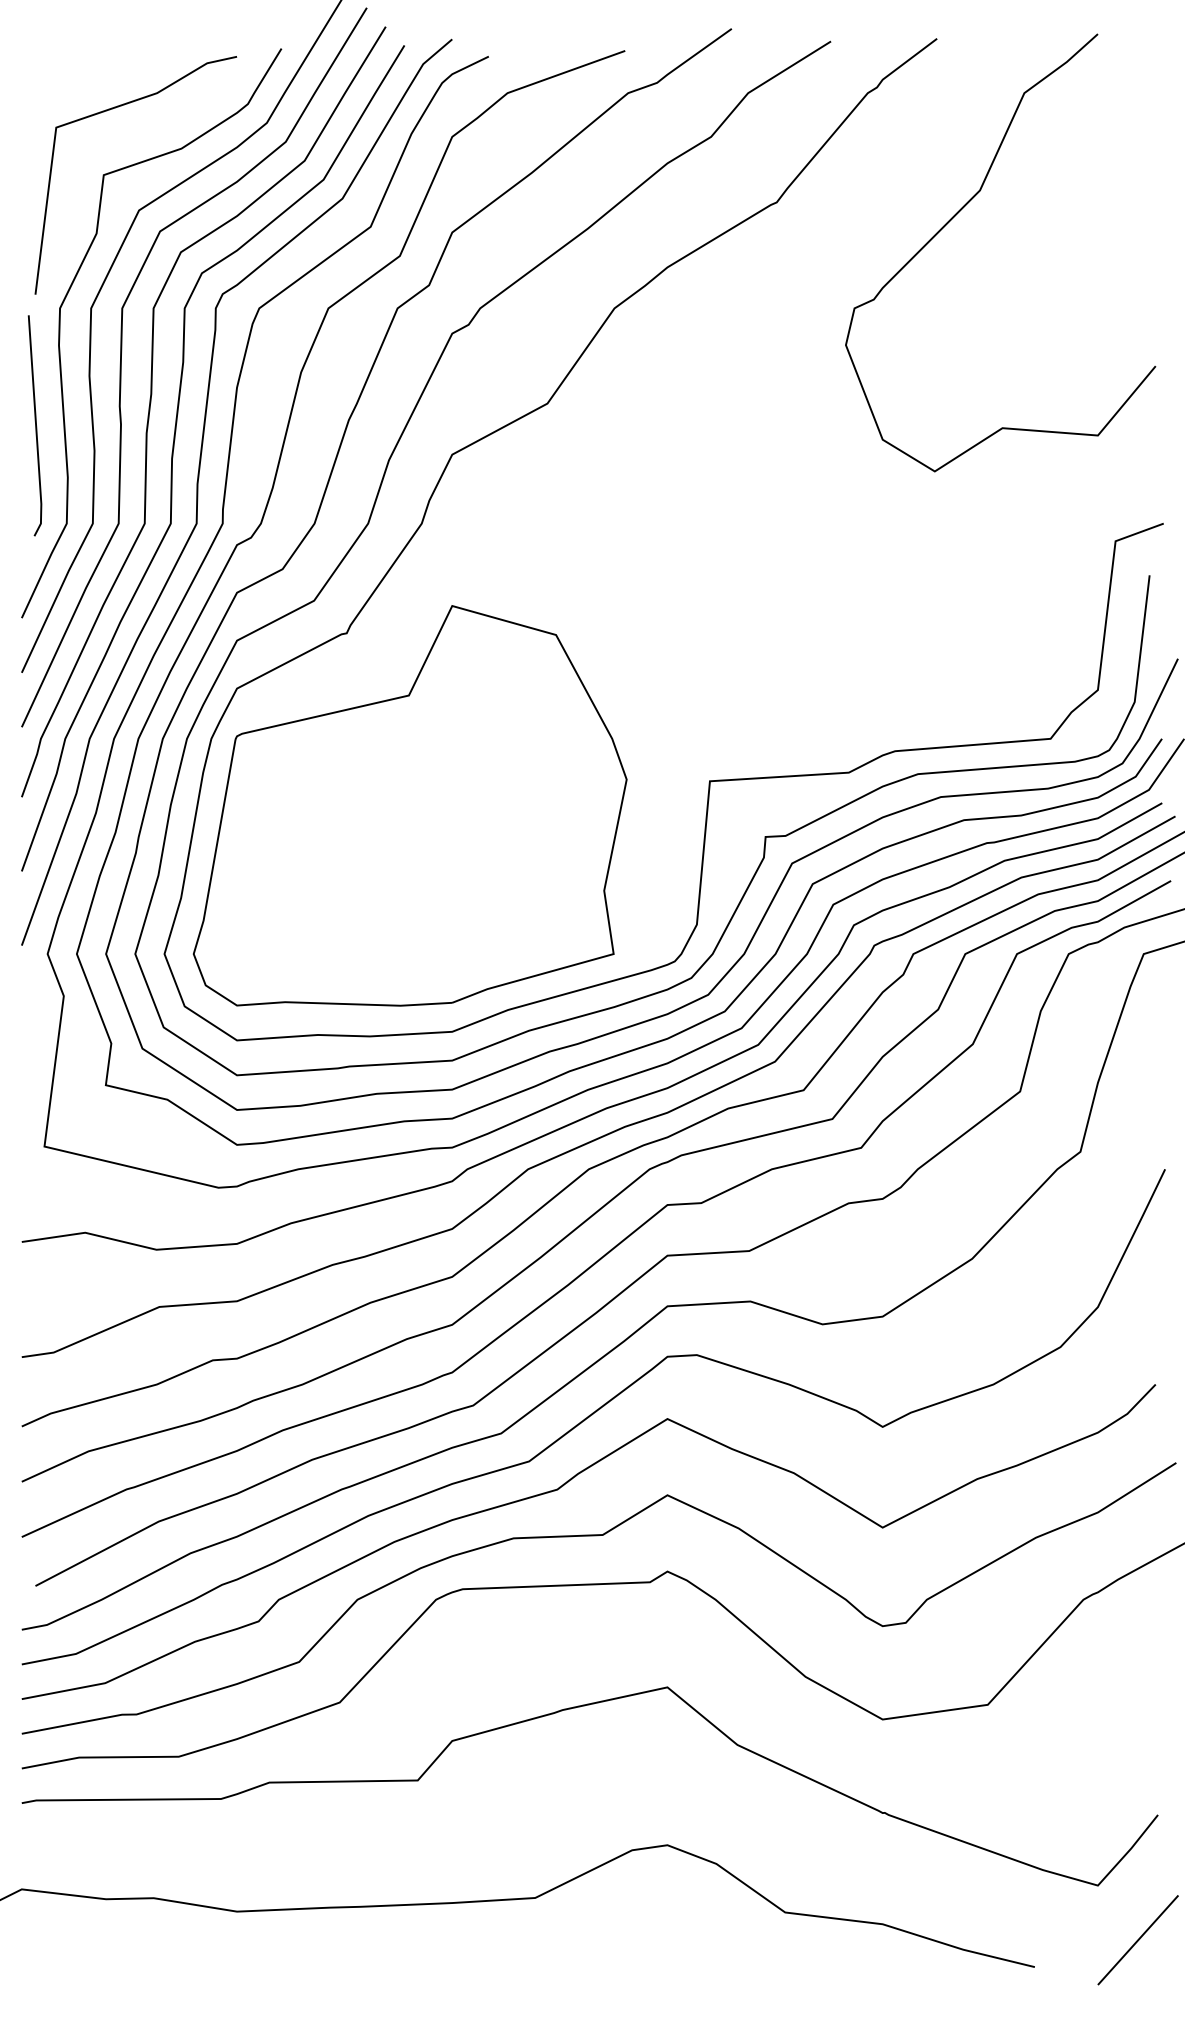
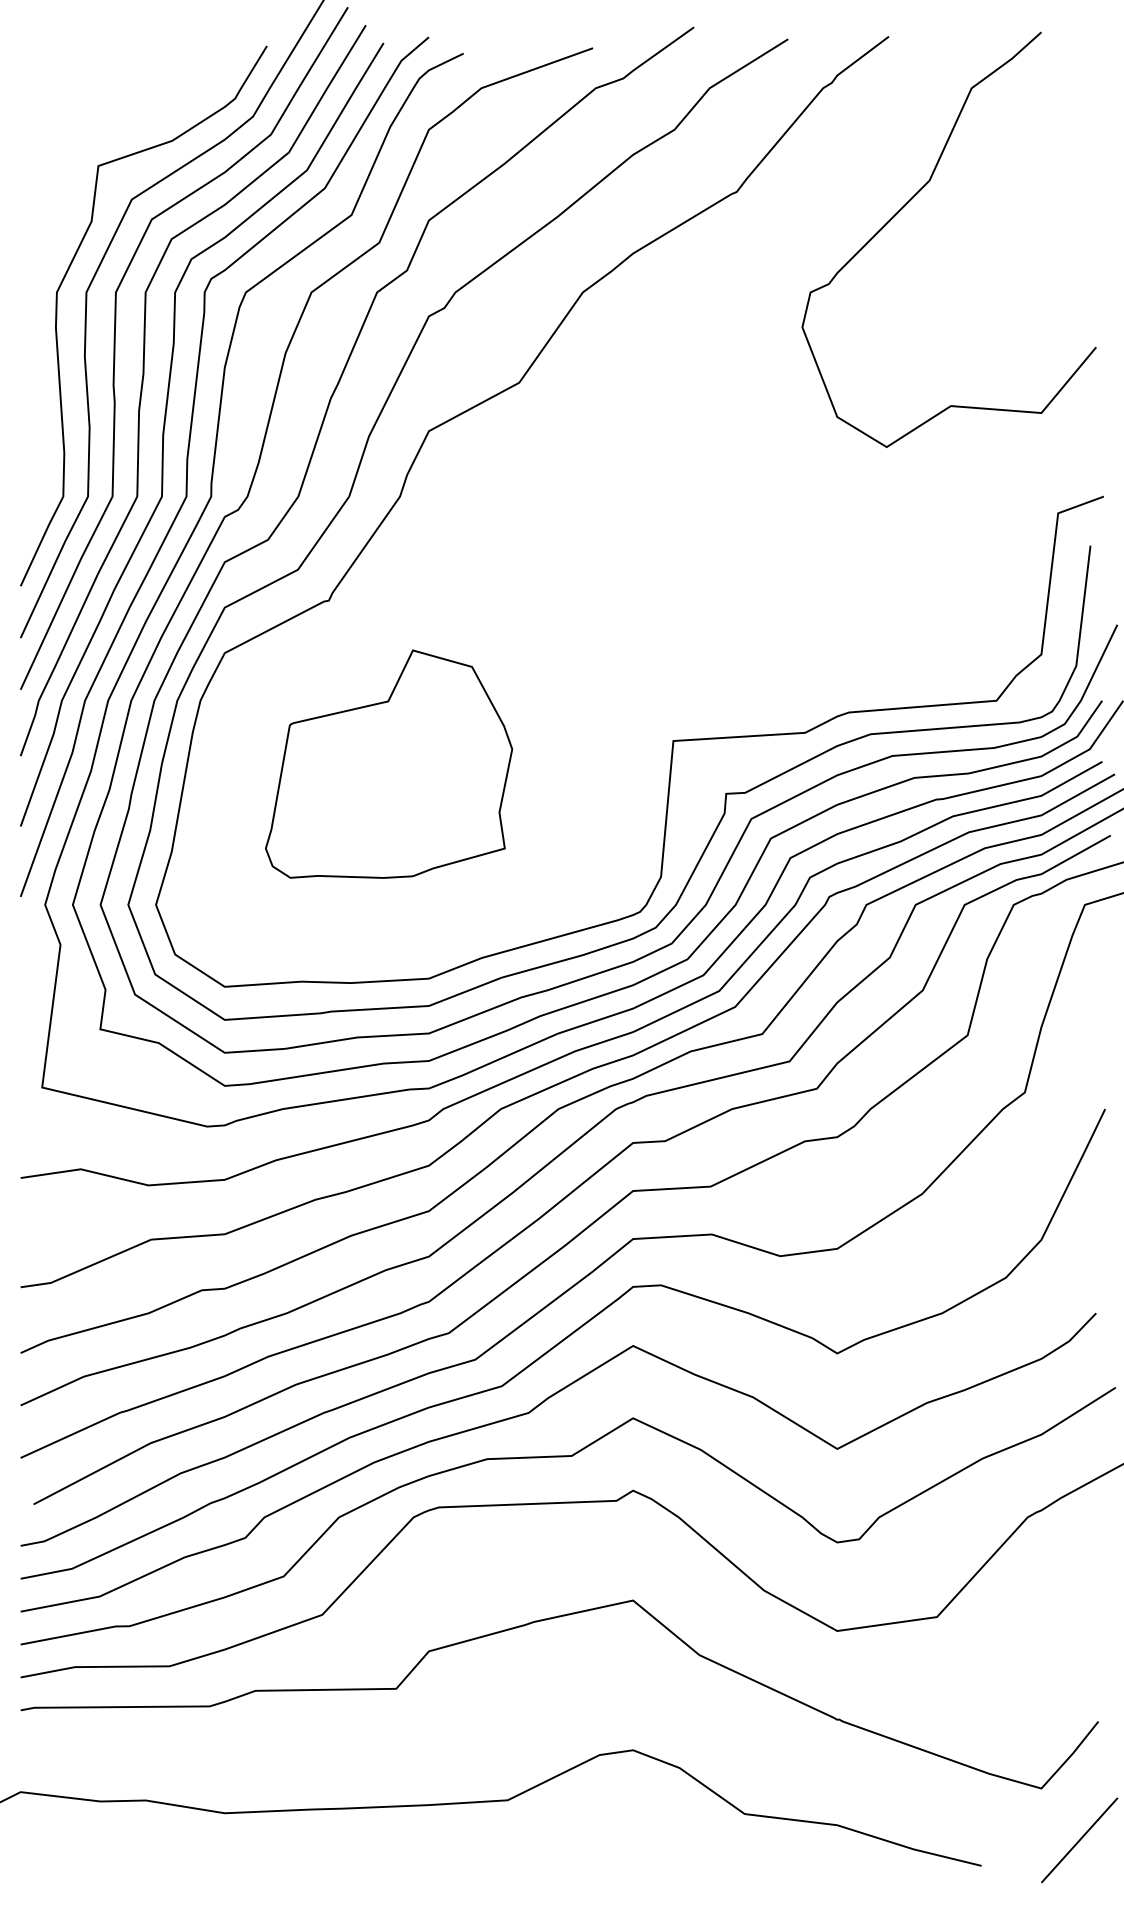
line: (114, 109) -> (108, 103), removed
line: (35, 425) -> (33, 403), removed
part: (409, 804) -> (388, 763), size x0.6

